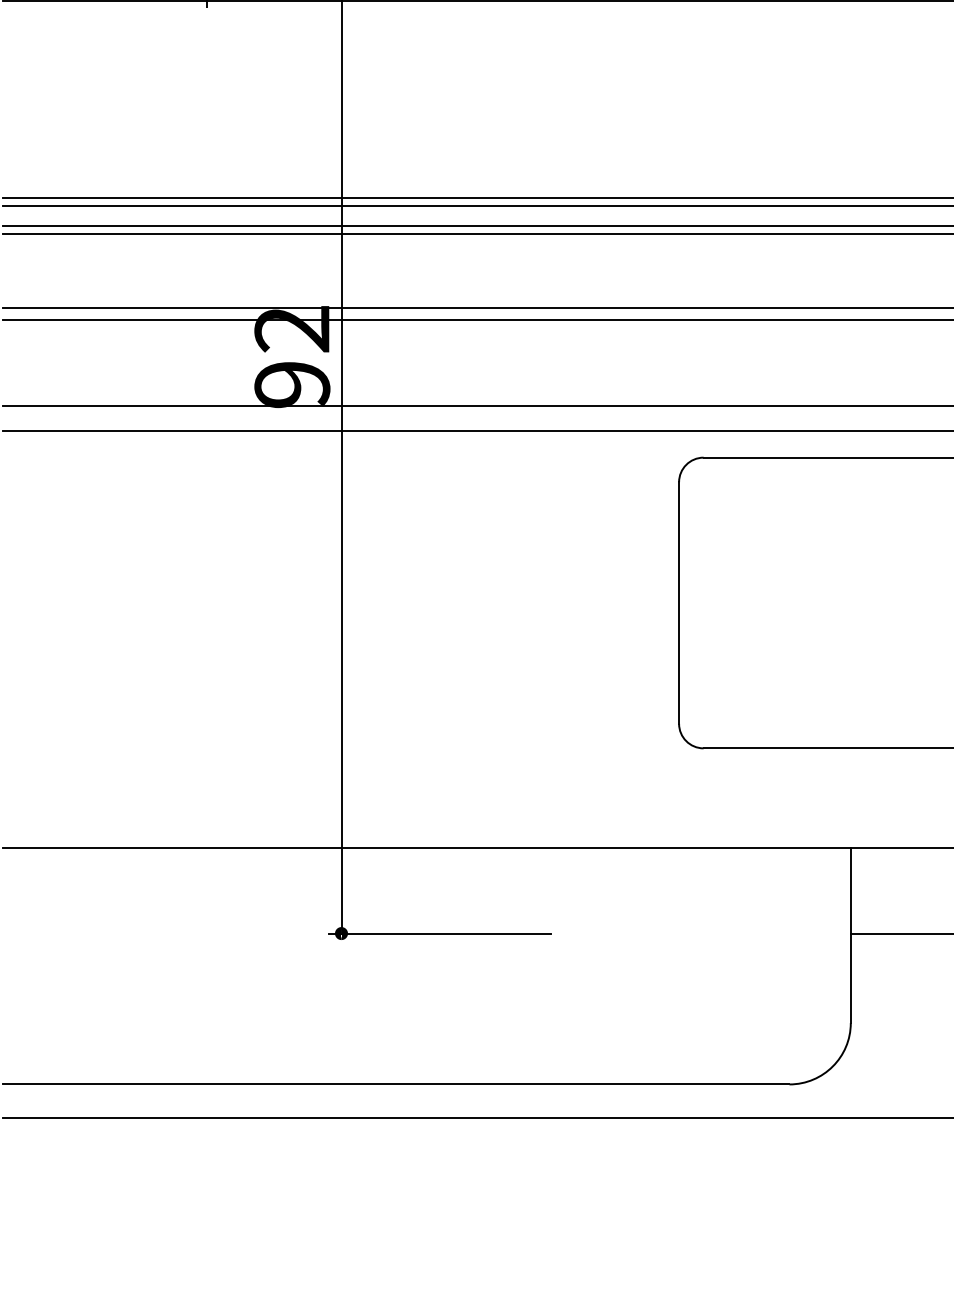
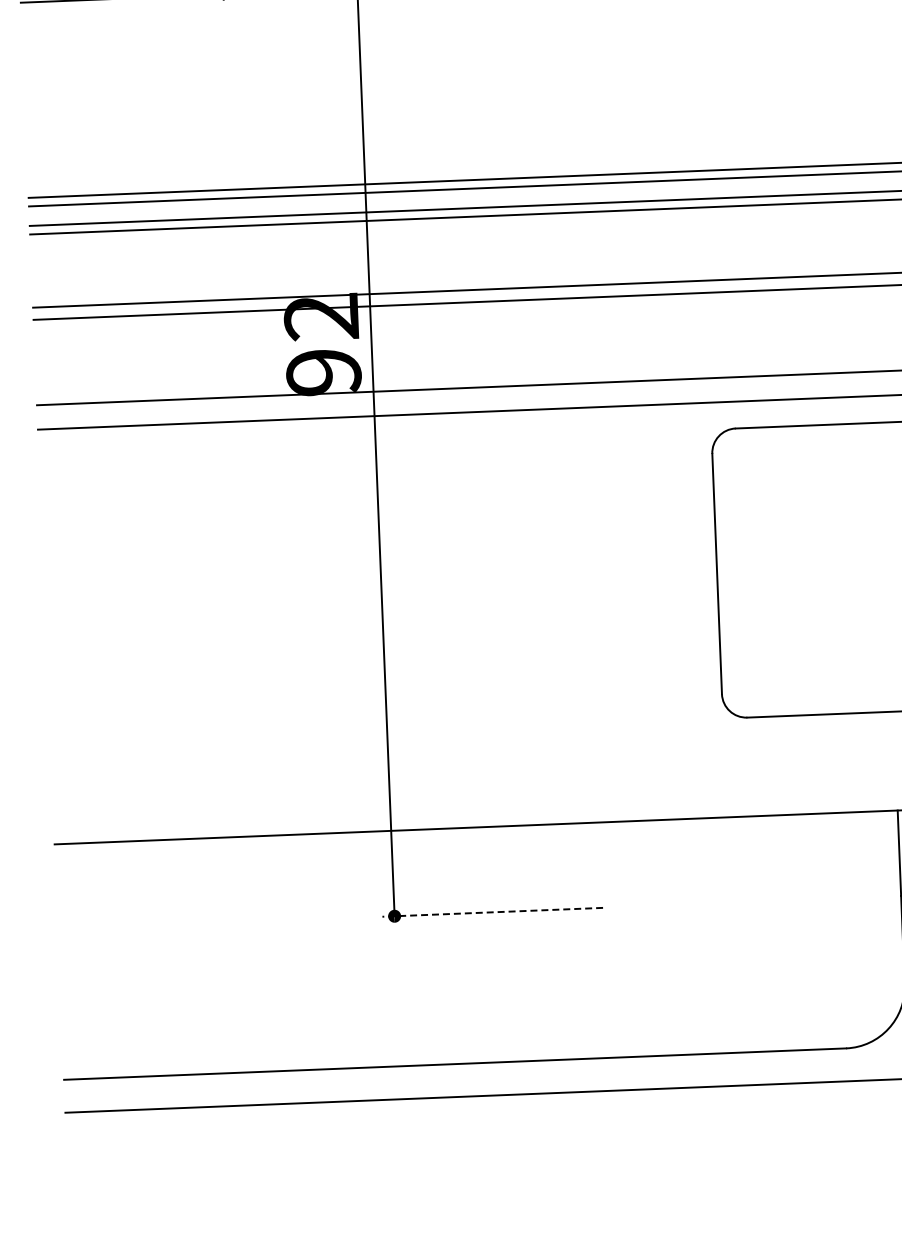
line: (440, 933) -> (493, 912), solid -> dashed

